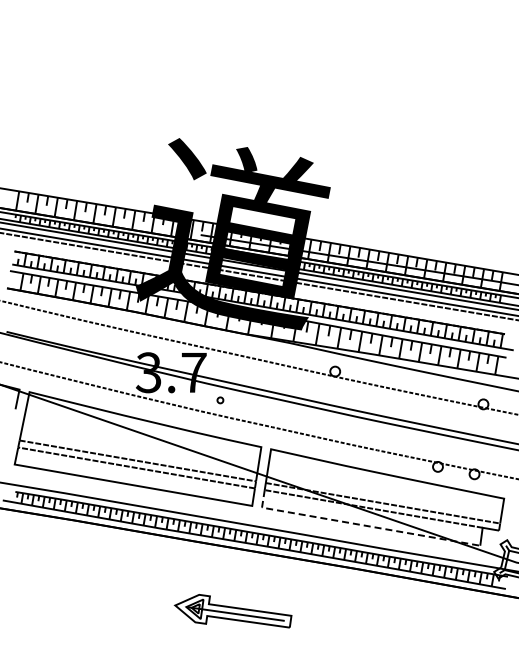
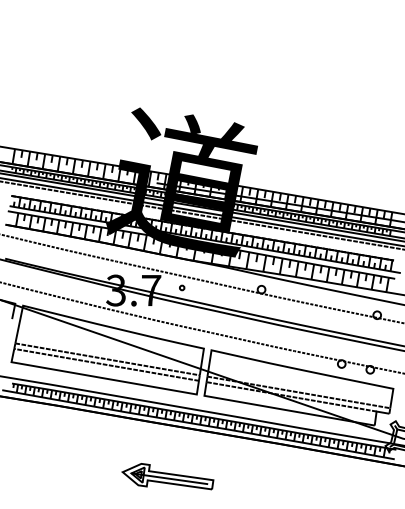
part: (220, 400) -> (182, 288), moved
line: (362, 525) -> (282, 409), dashed -> solid
part: (232, 611) -> (167, 476), moved

